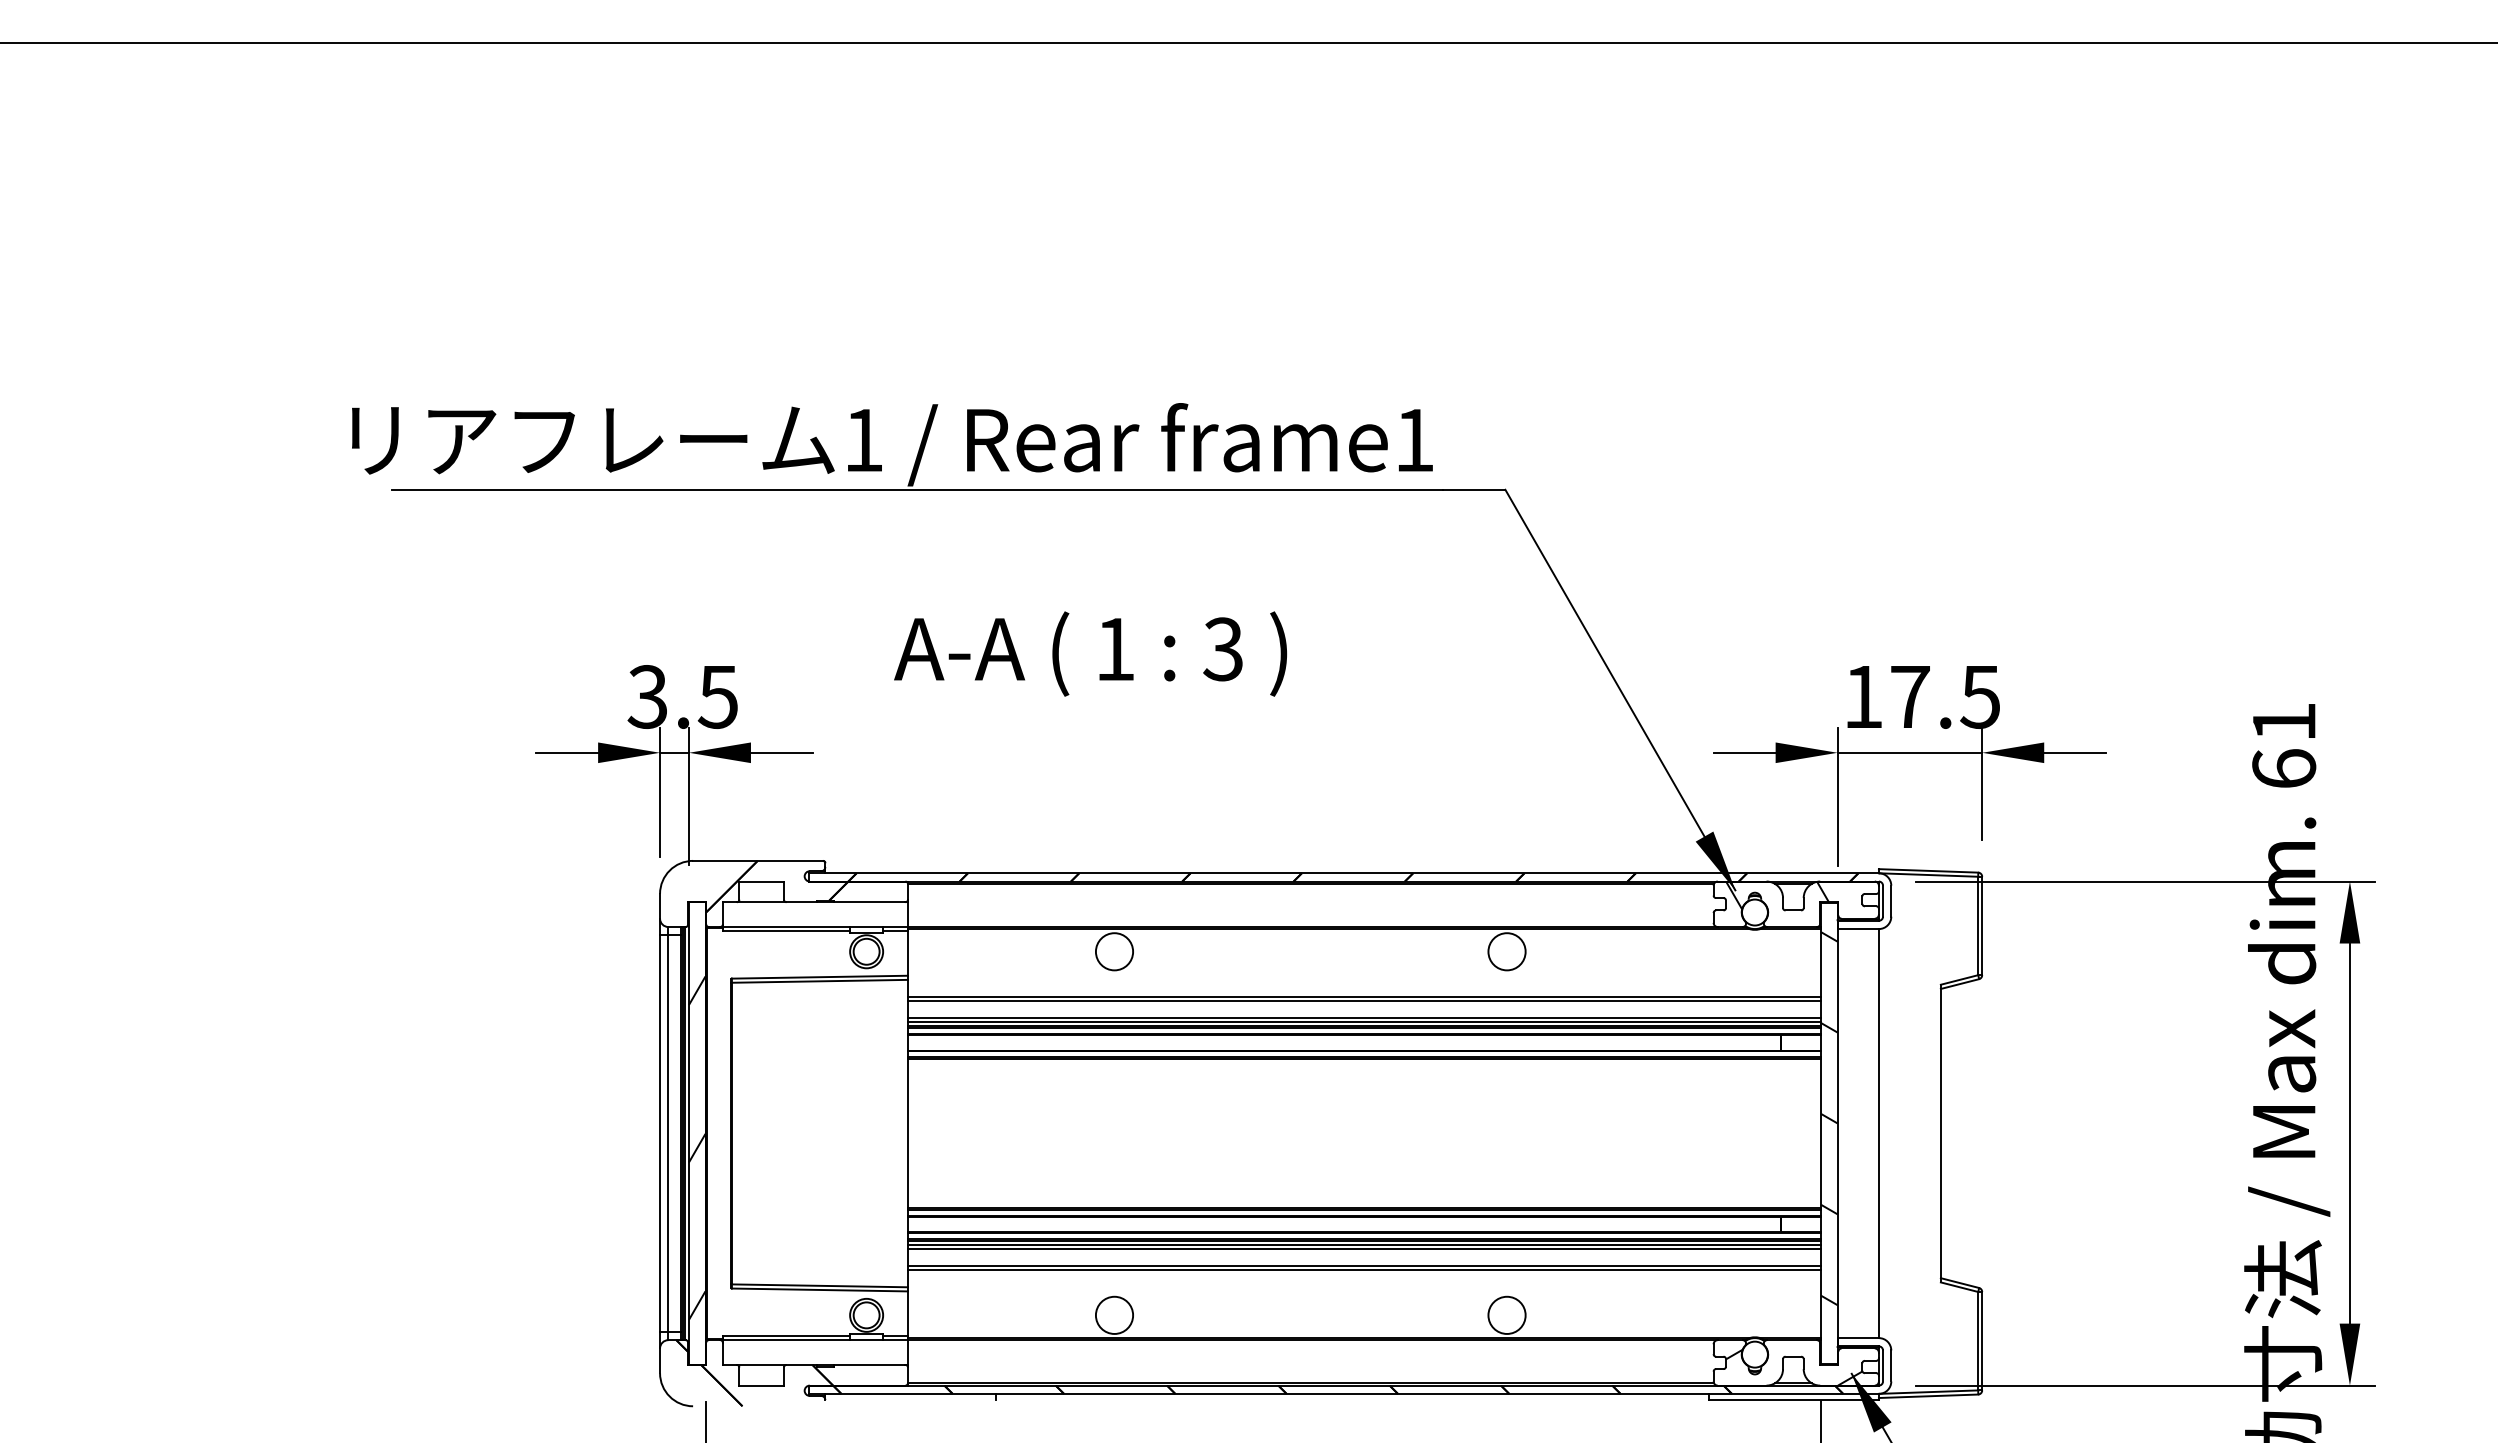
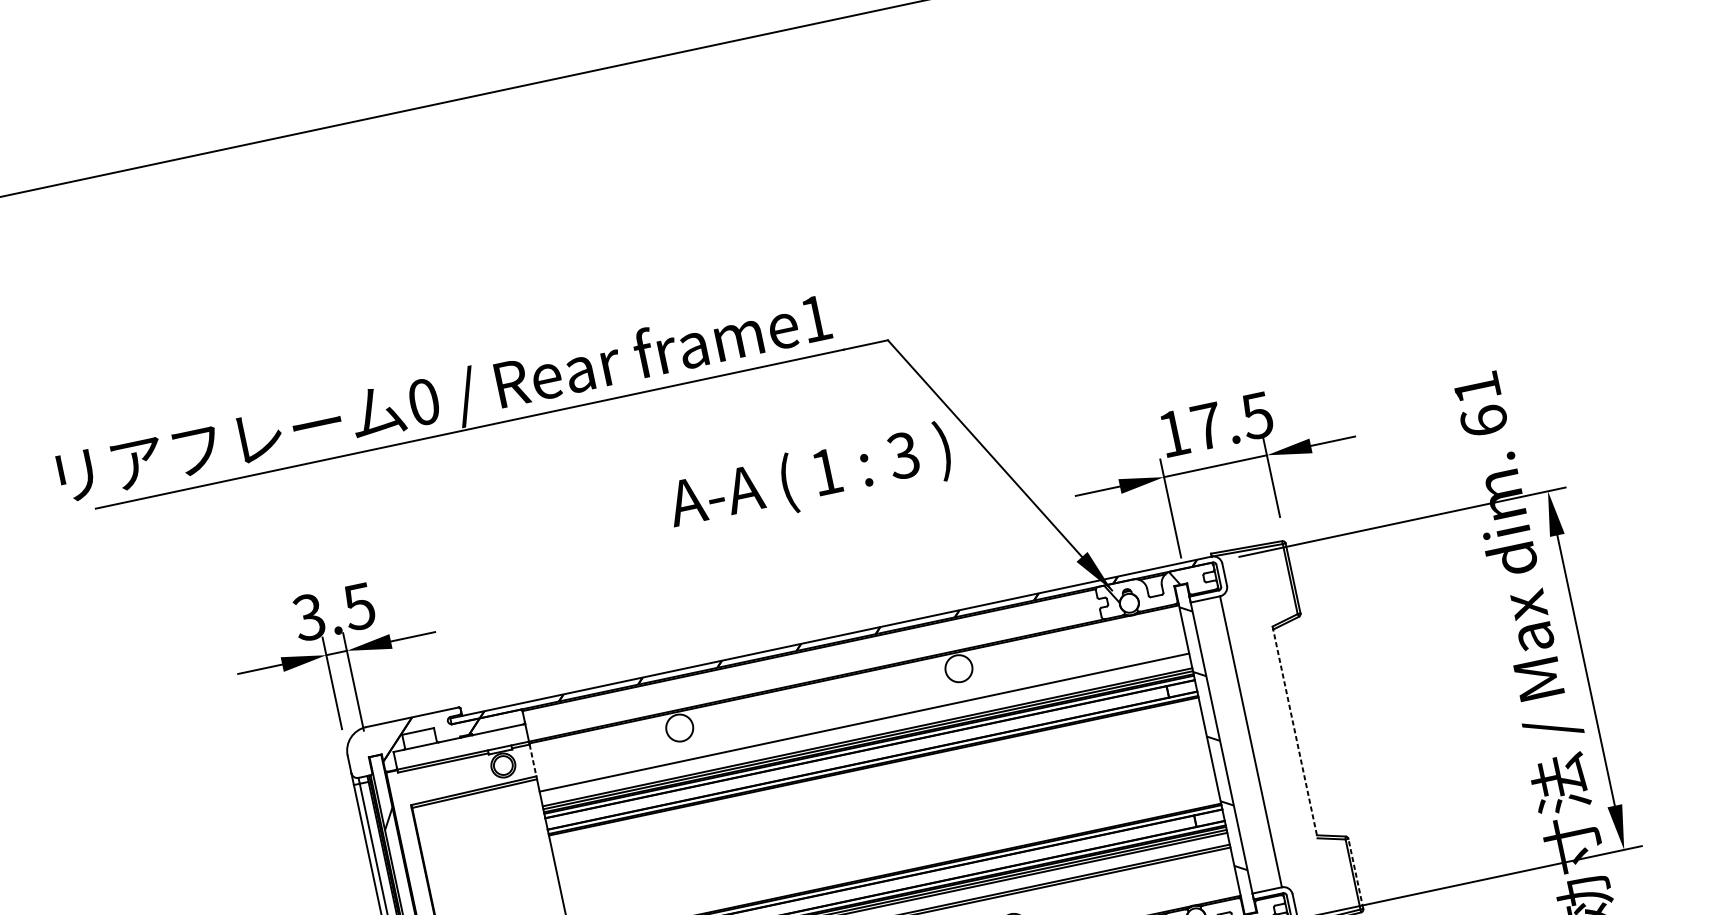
text: (863, 440) -> (423, 402), 1 -> 0
text: (1090, 653) -> (809, 478), moved
line: (907, 953) -> (532, 760), solid -> dashed
line: (1364, 1001) -> (865, 725), removed
line: (1940, 1133) -> (1294, 732), solid -> dashed
line: (1982, 1340) -> (1355, 873), solid -> dashed

